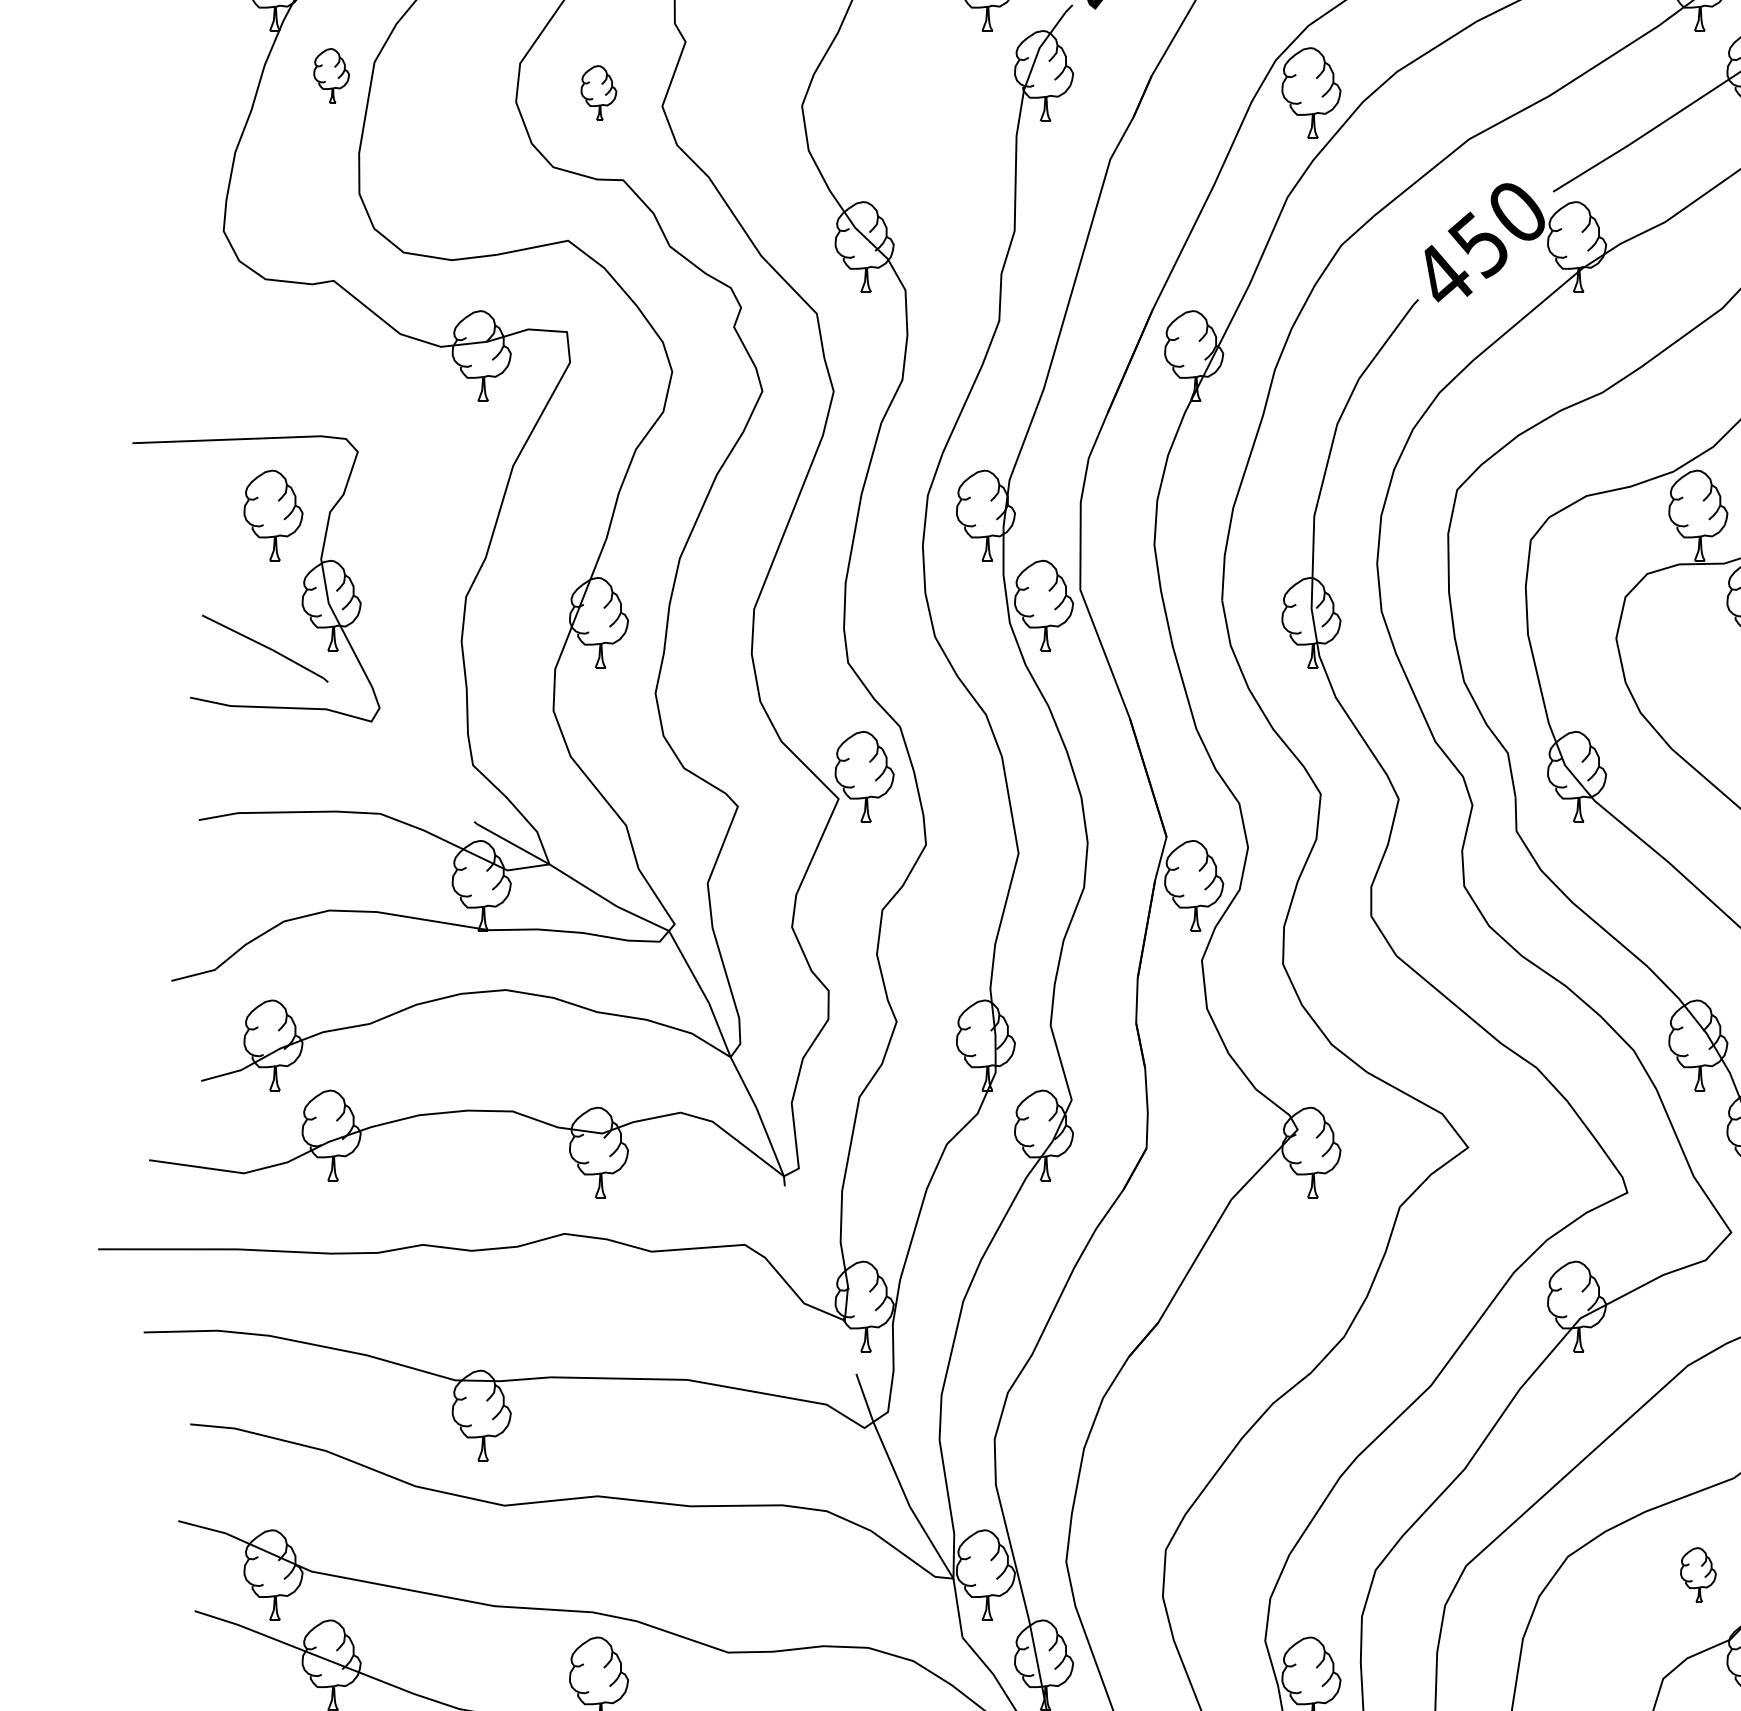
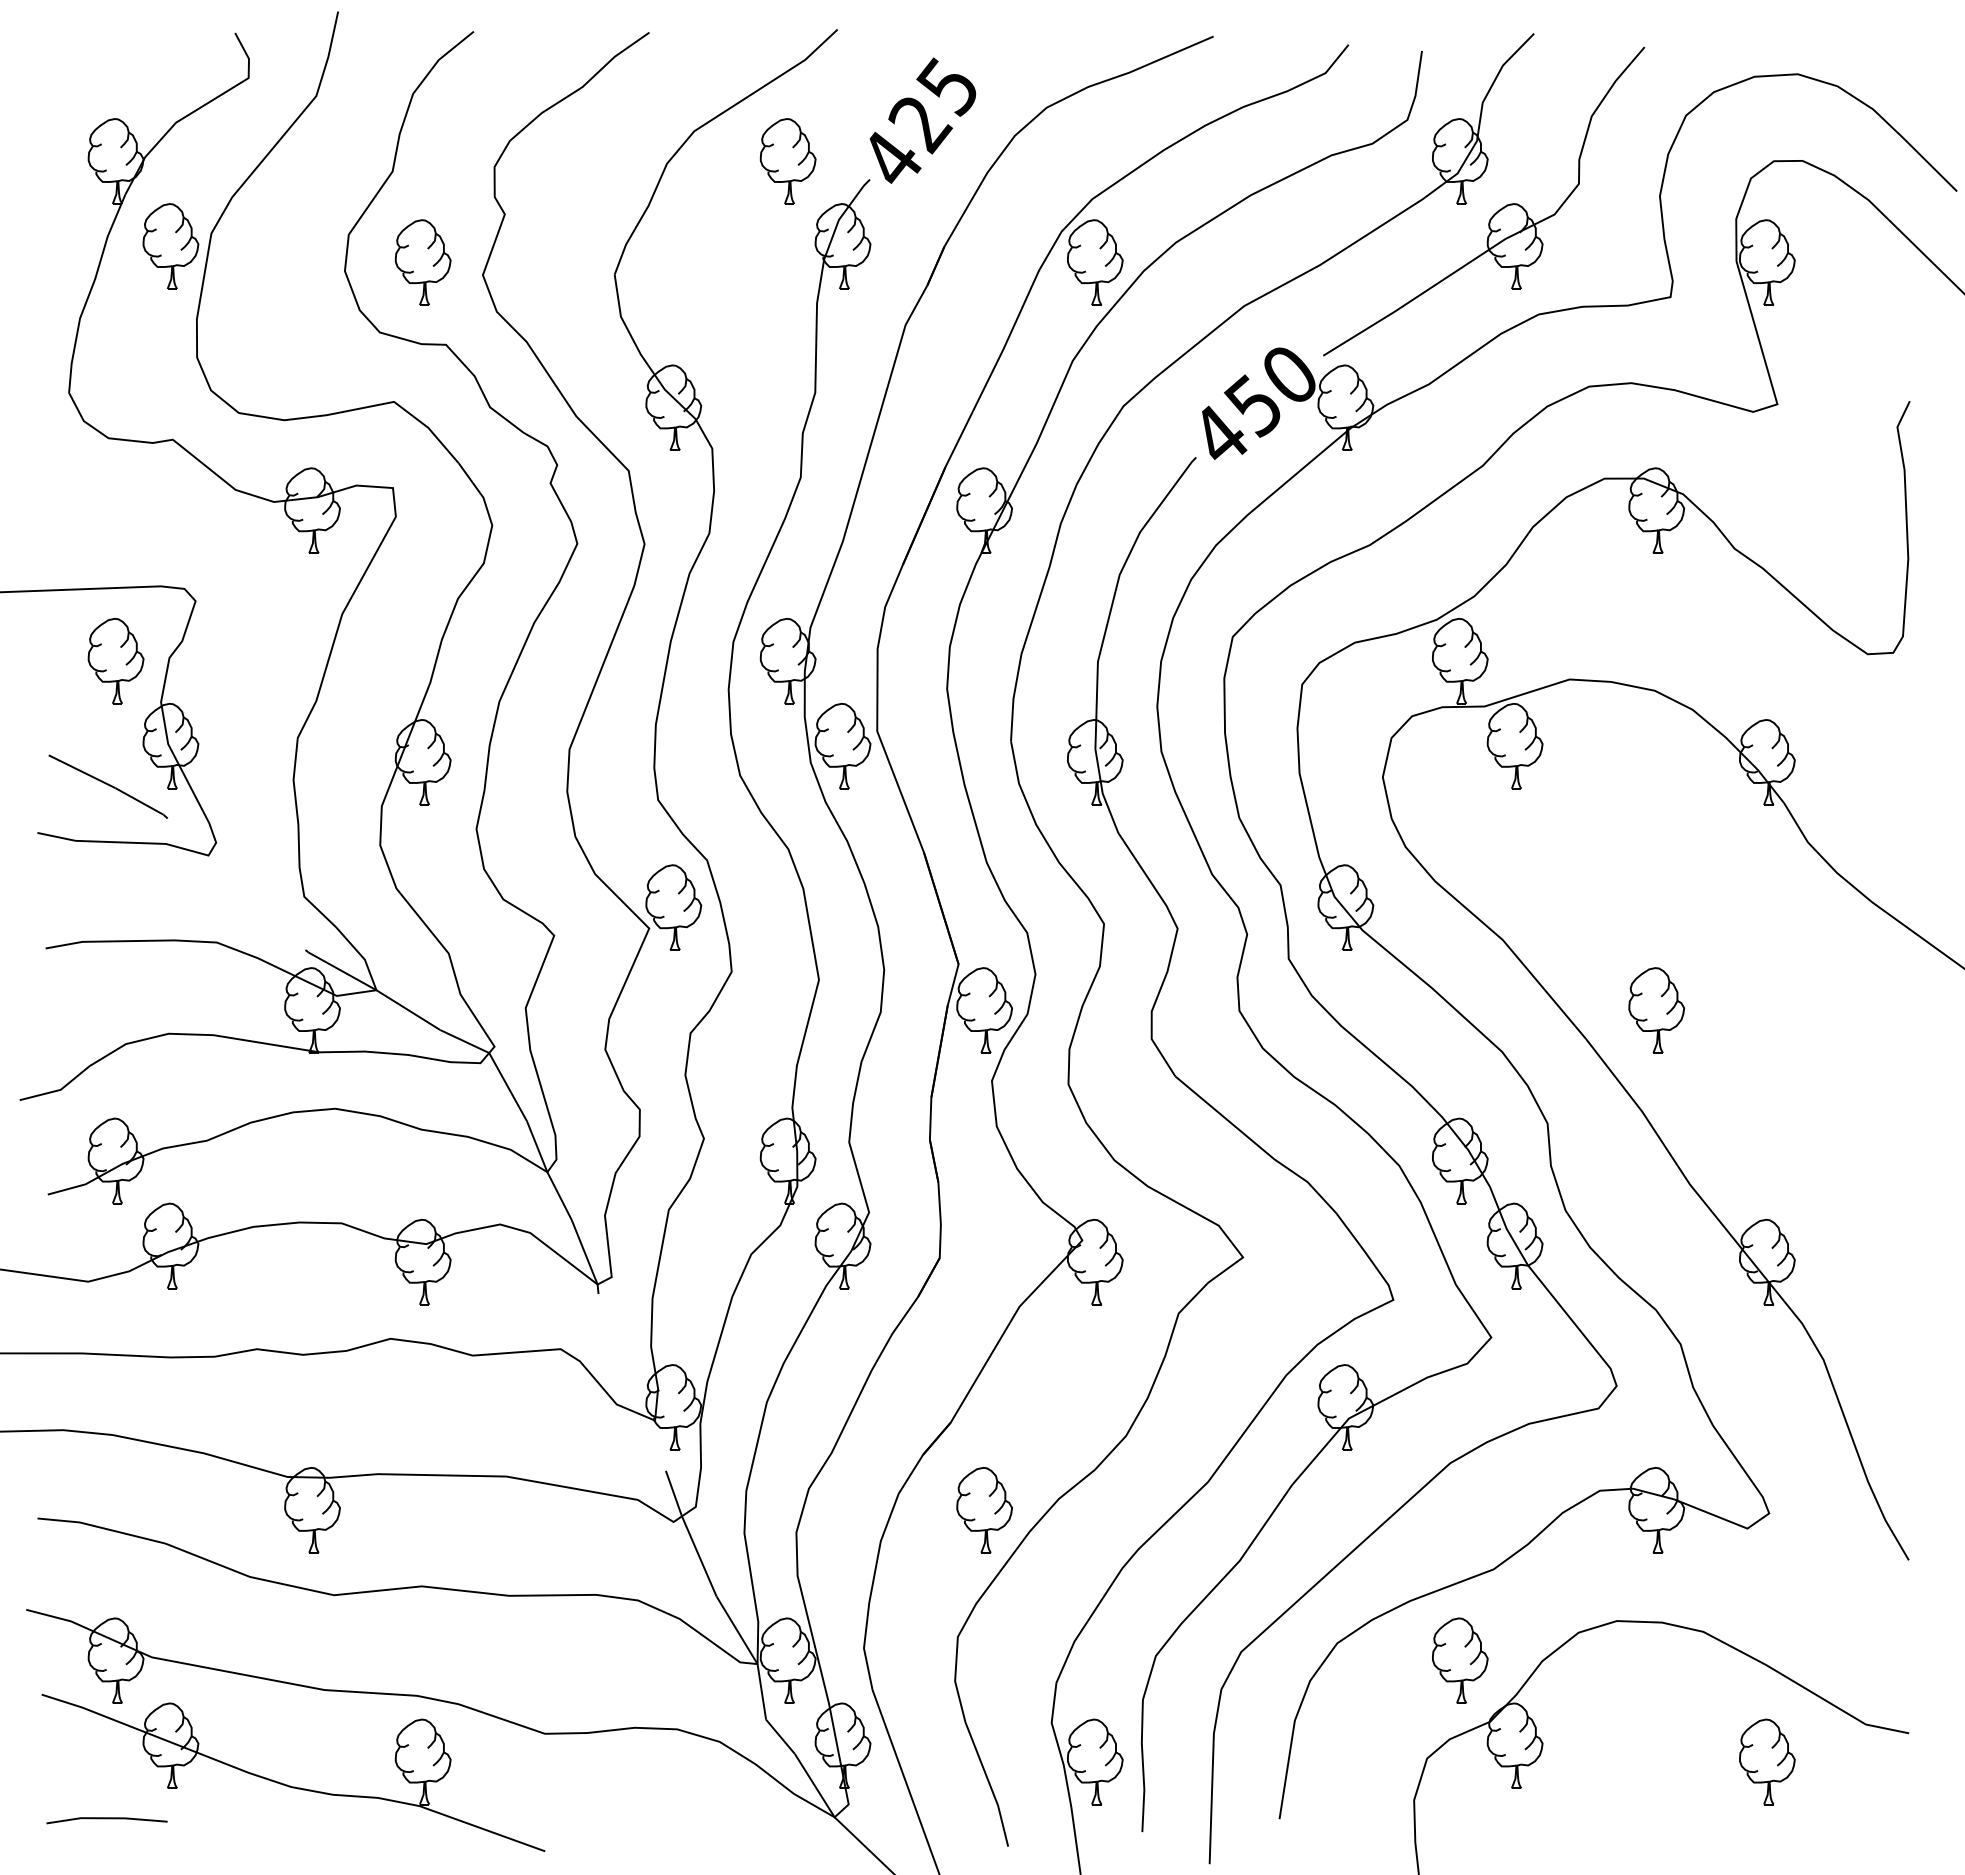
part: (331, 76) -> (170, 246), size x1.67
part: (598, 92) -> (422, 262), size x1.67
part: (1194, 1415) -> (984, 1510), added
part: (1698, 1574) -> (1460, 1660), size x1.67

